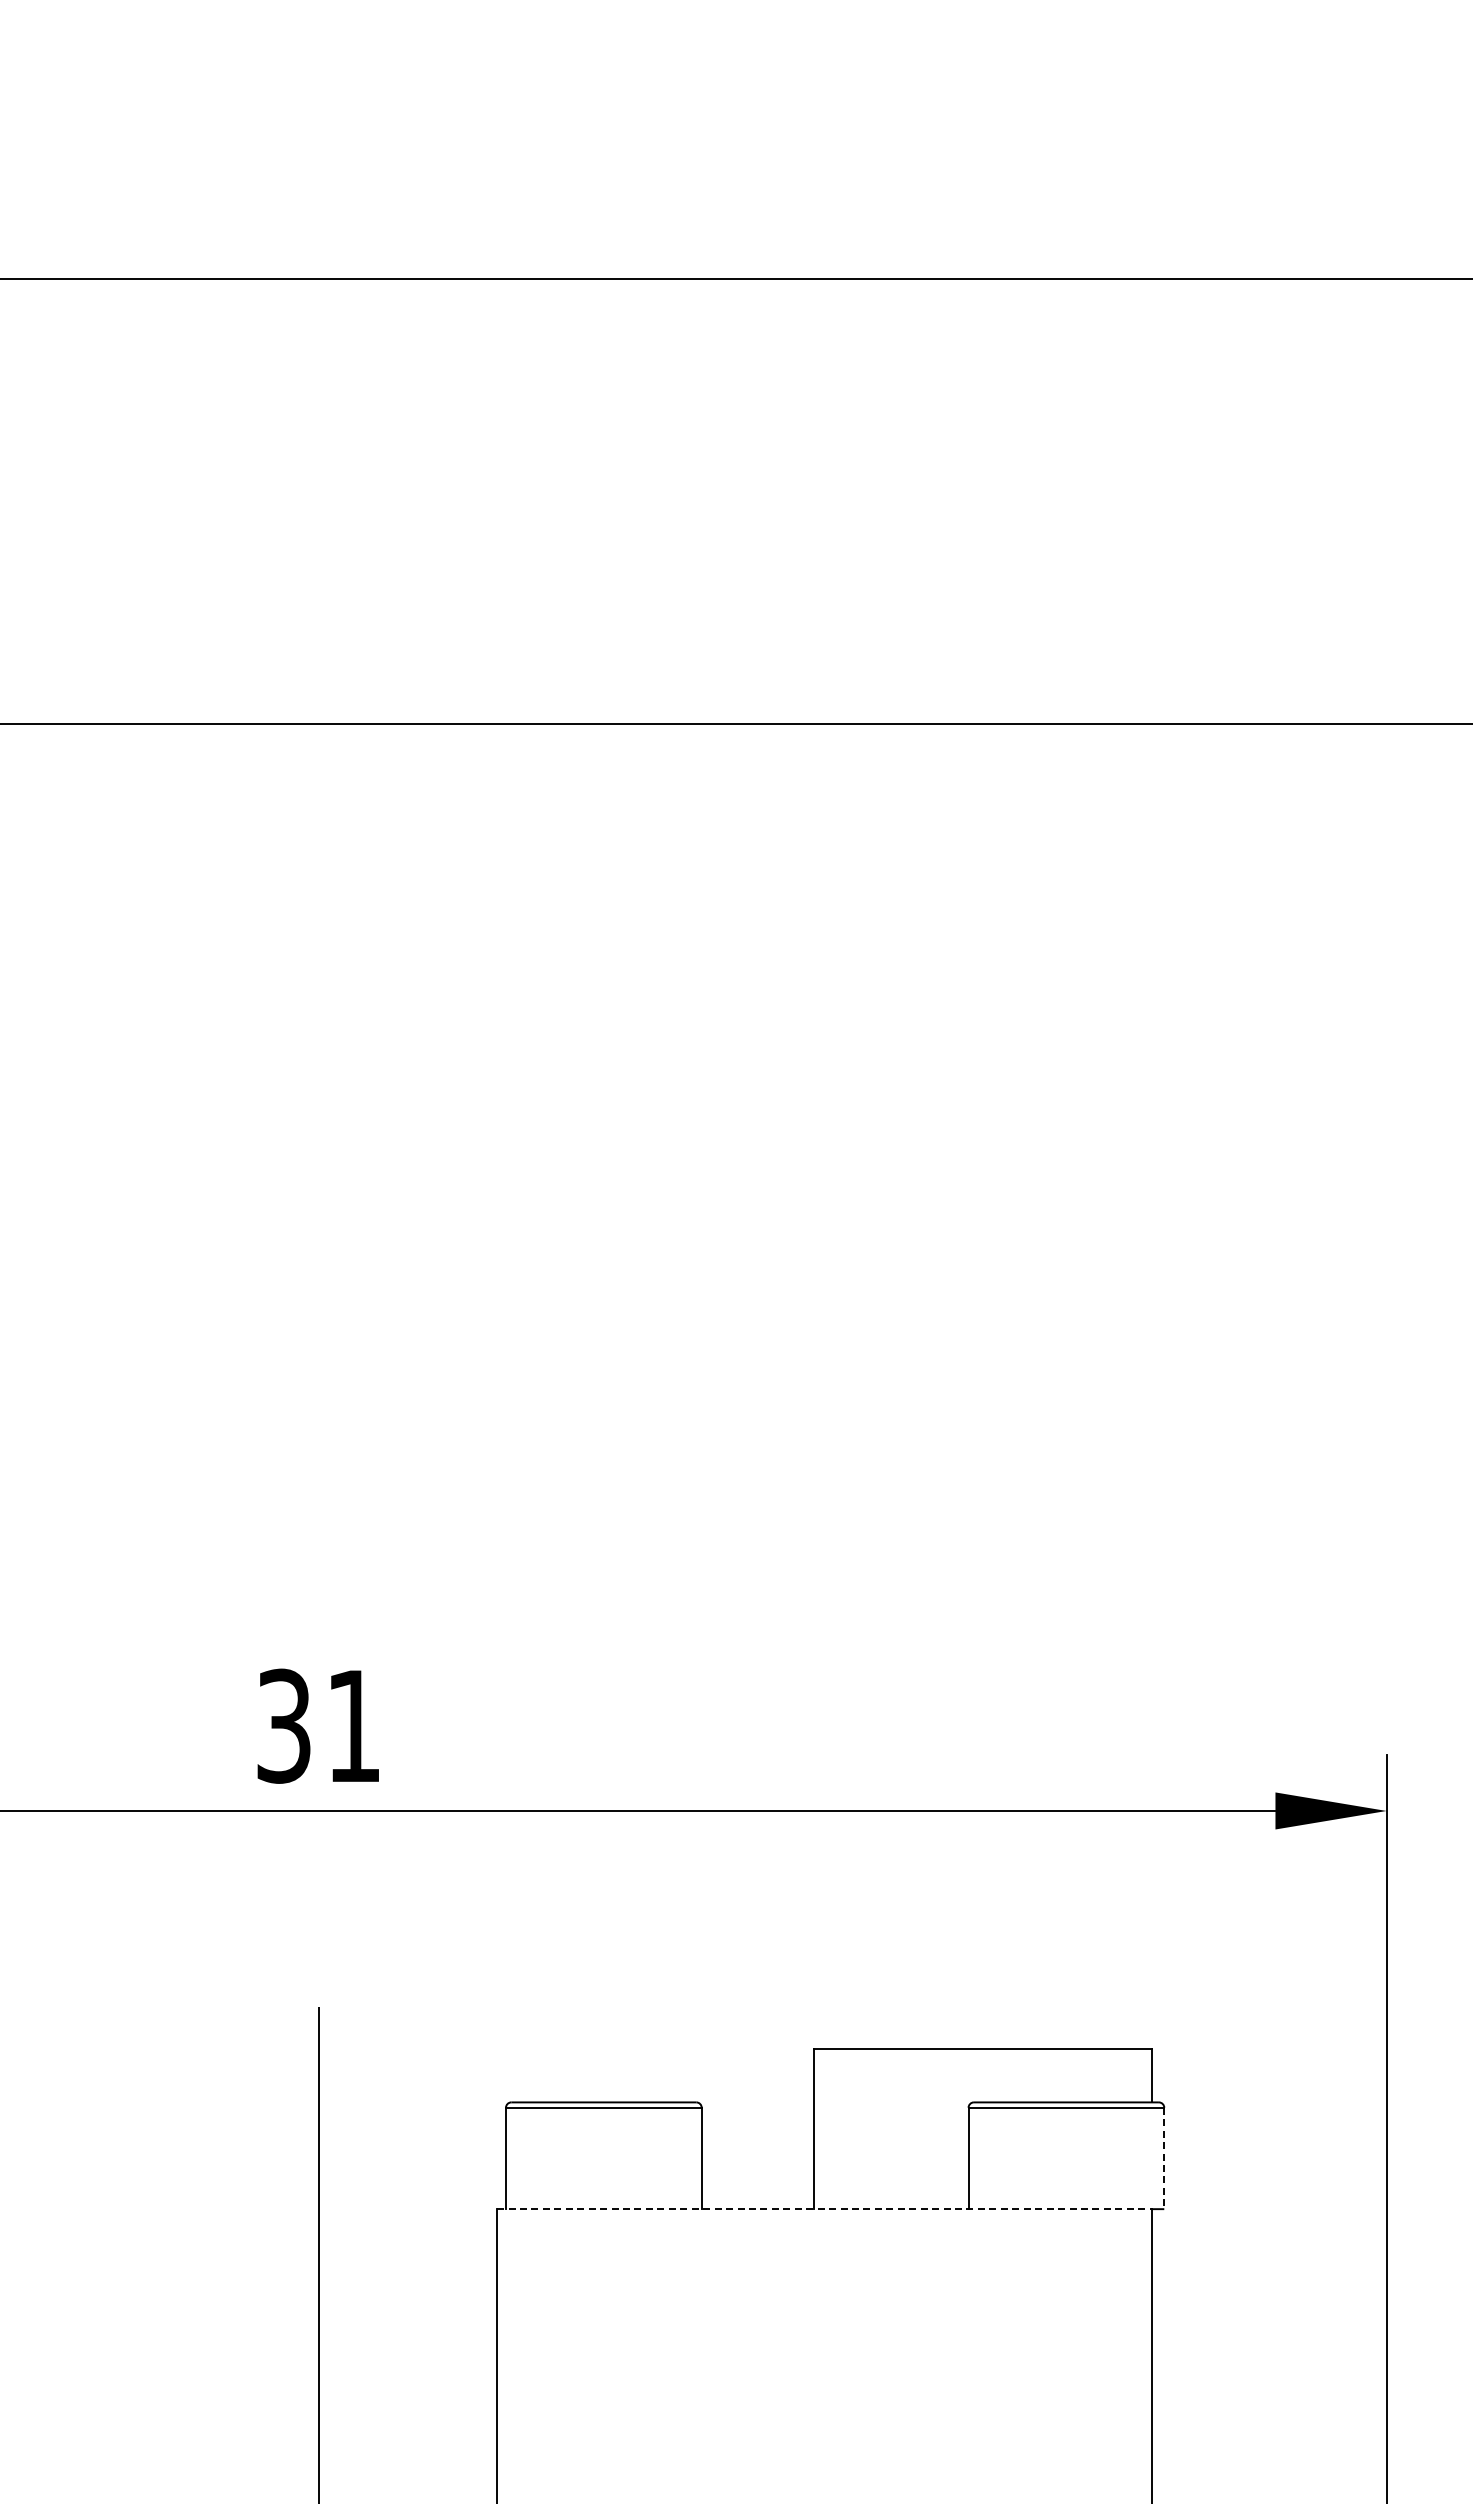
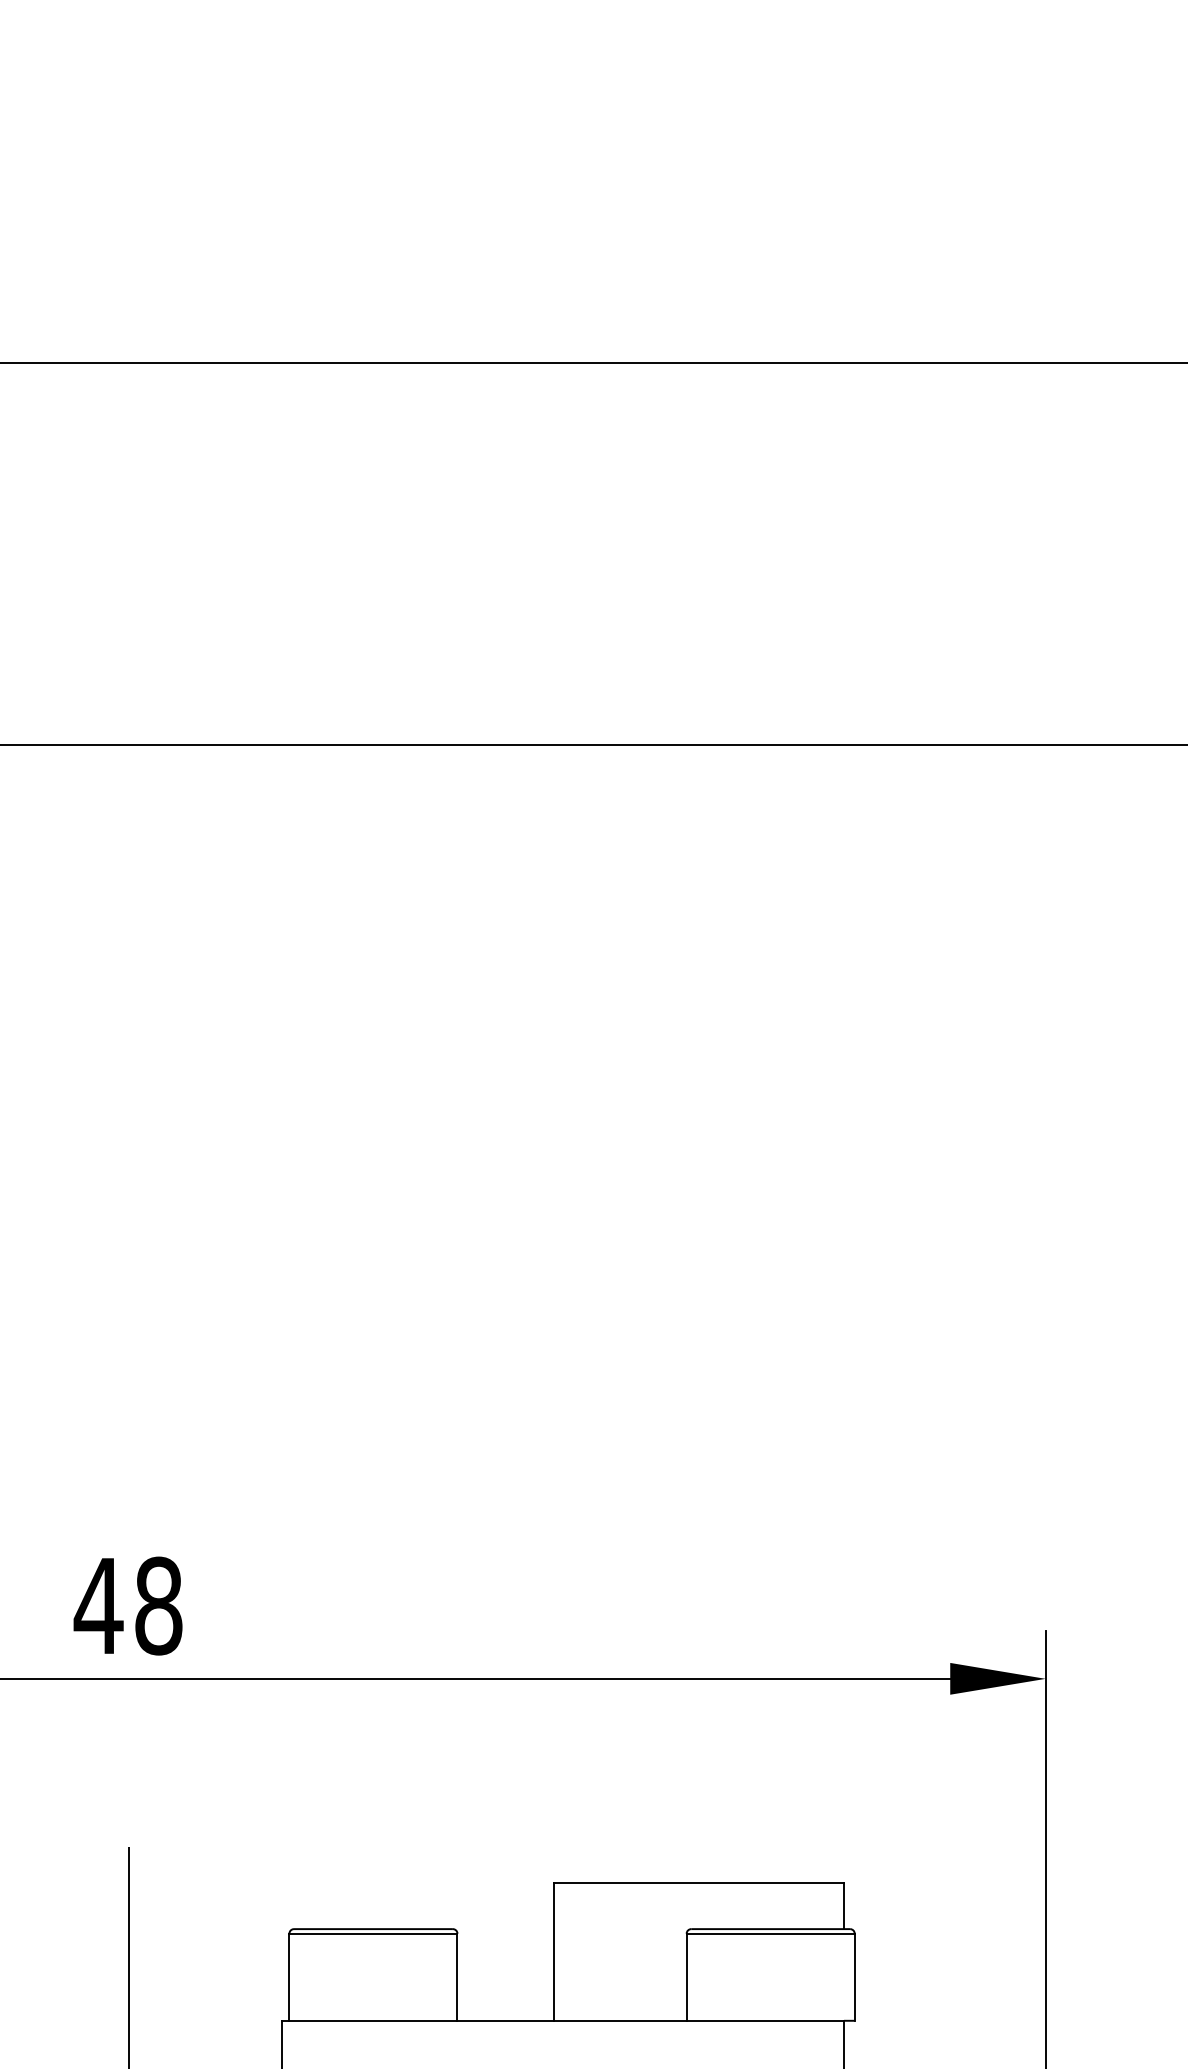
text: (317, 1725) -> (127, 1605), 31 -> 48
line: (1164, 2158) -> (854, 1977), dashed -> solid
line: (824, 2209) -> (562, 2021), dashed -> solid

